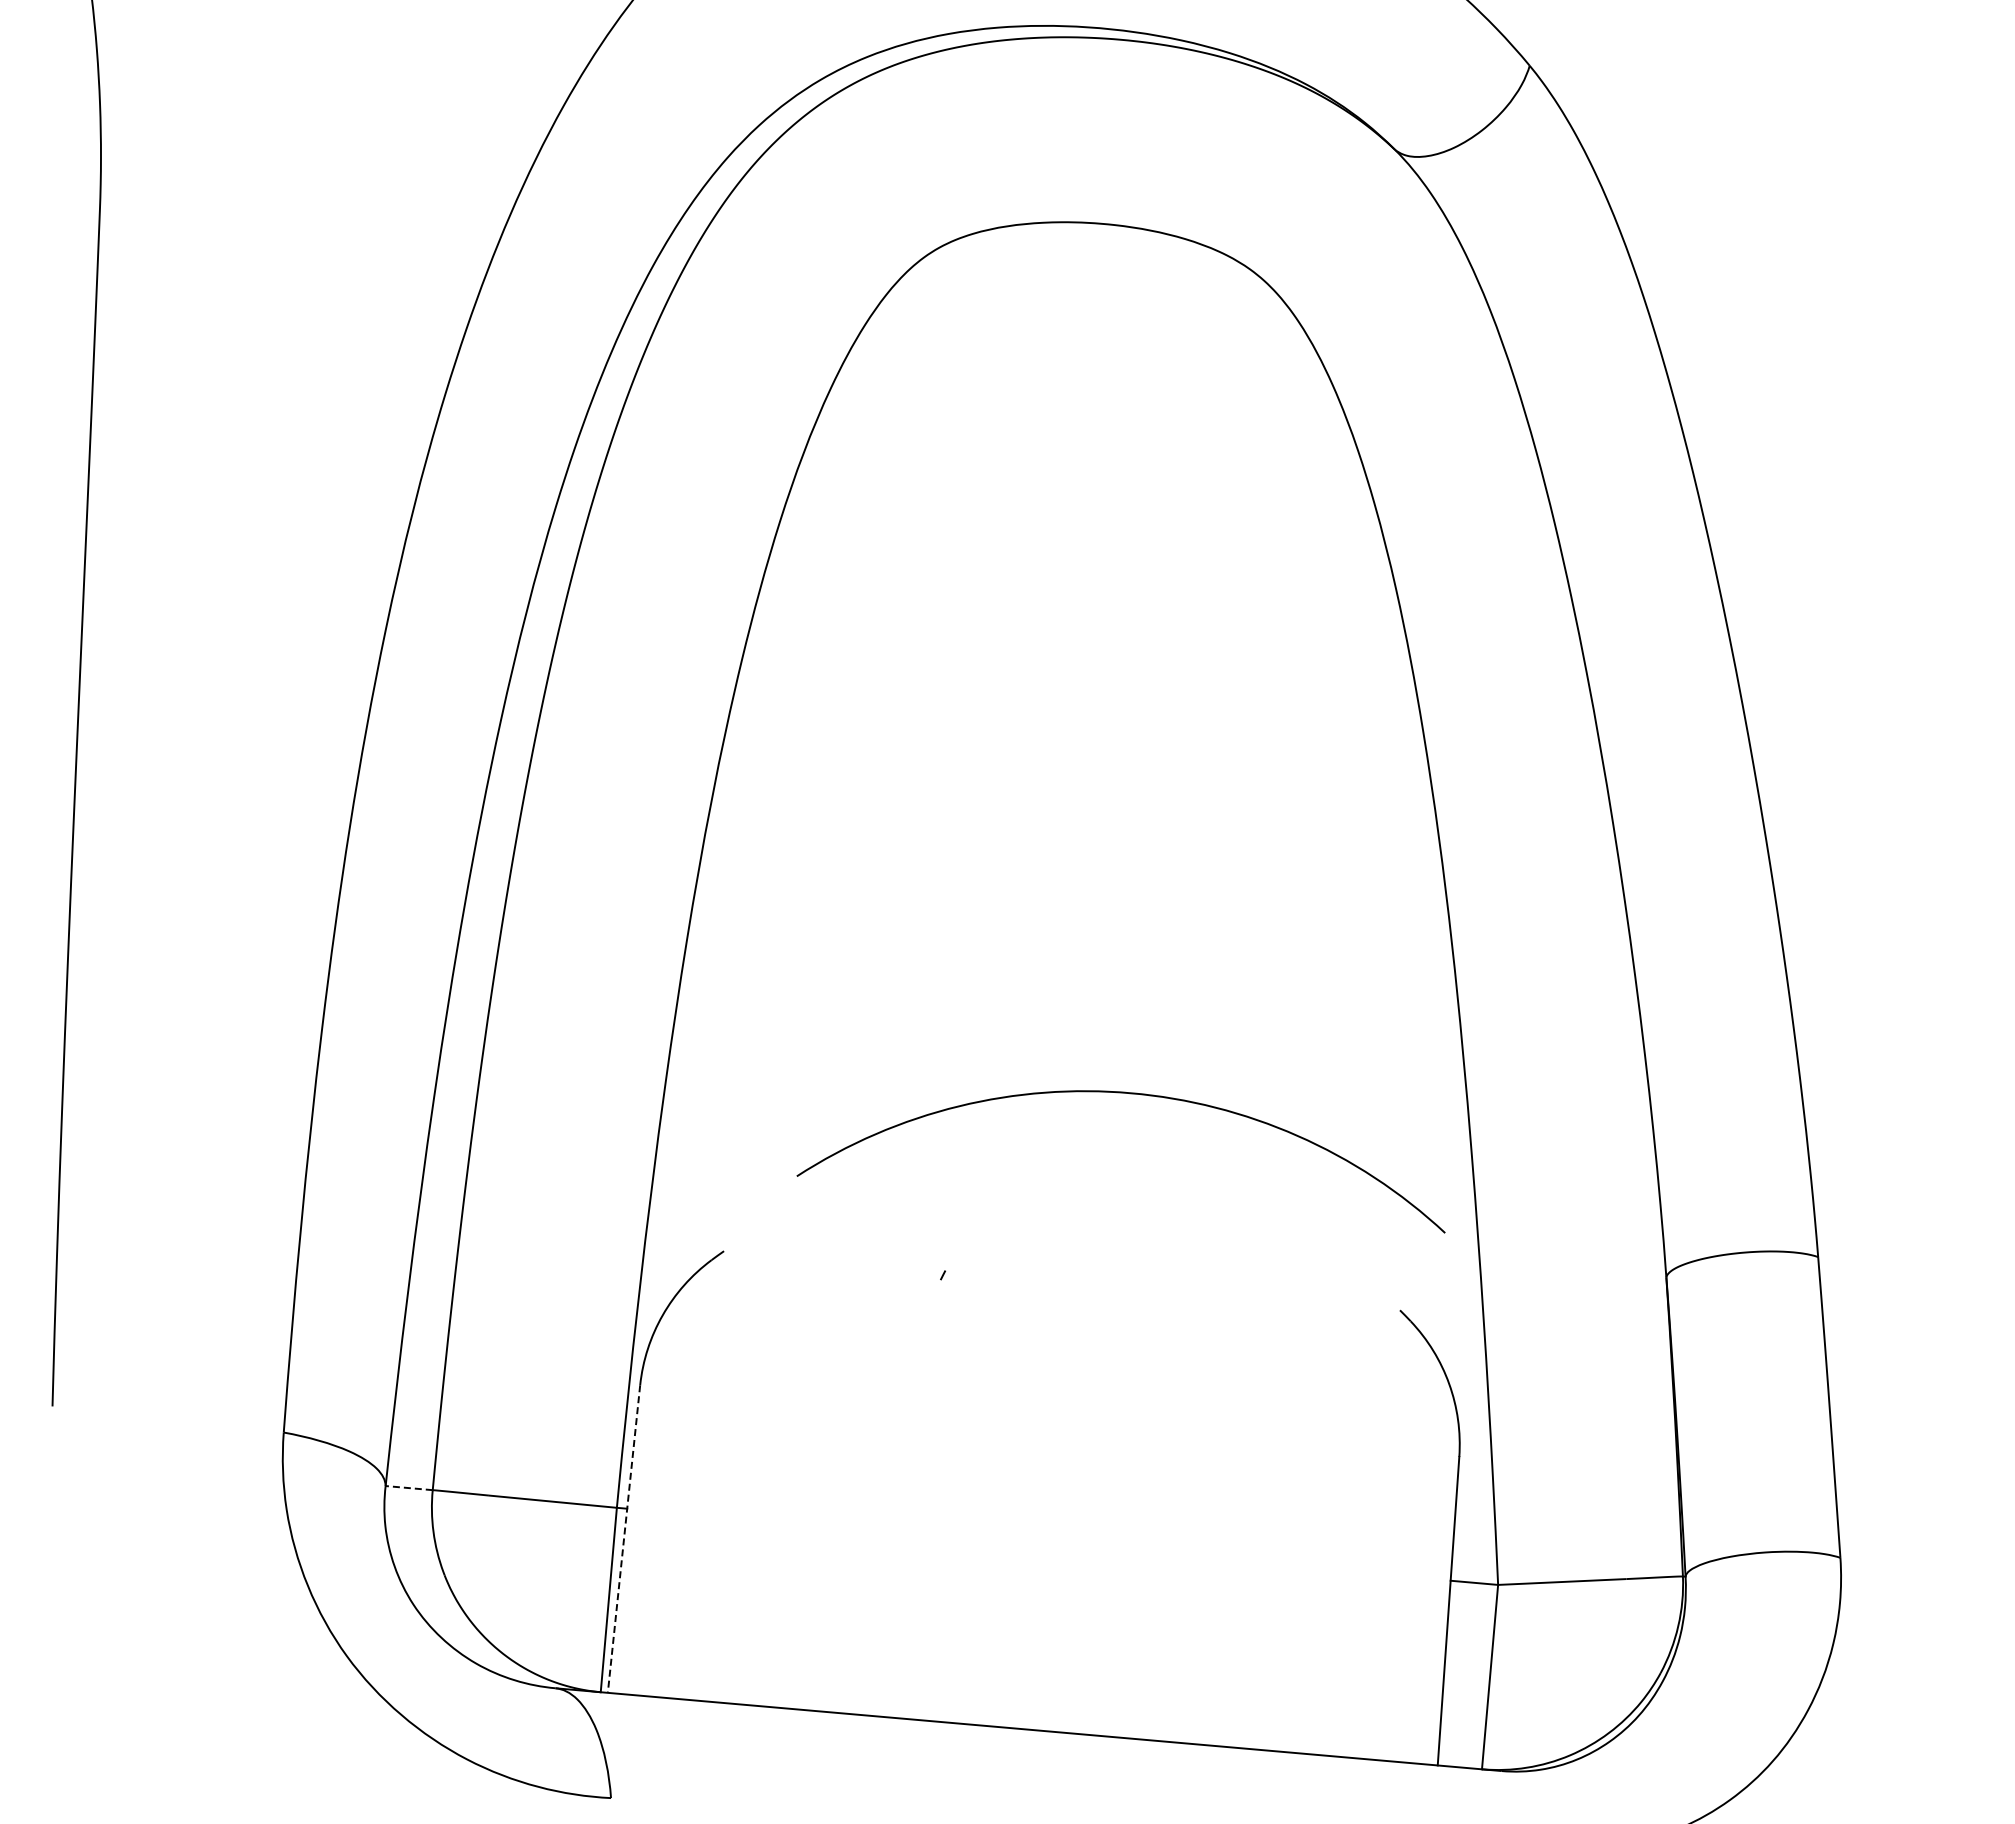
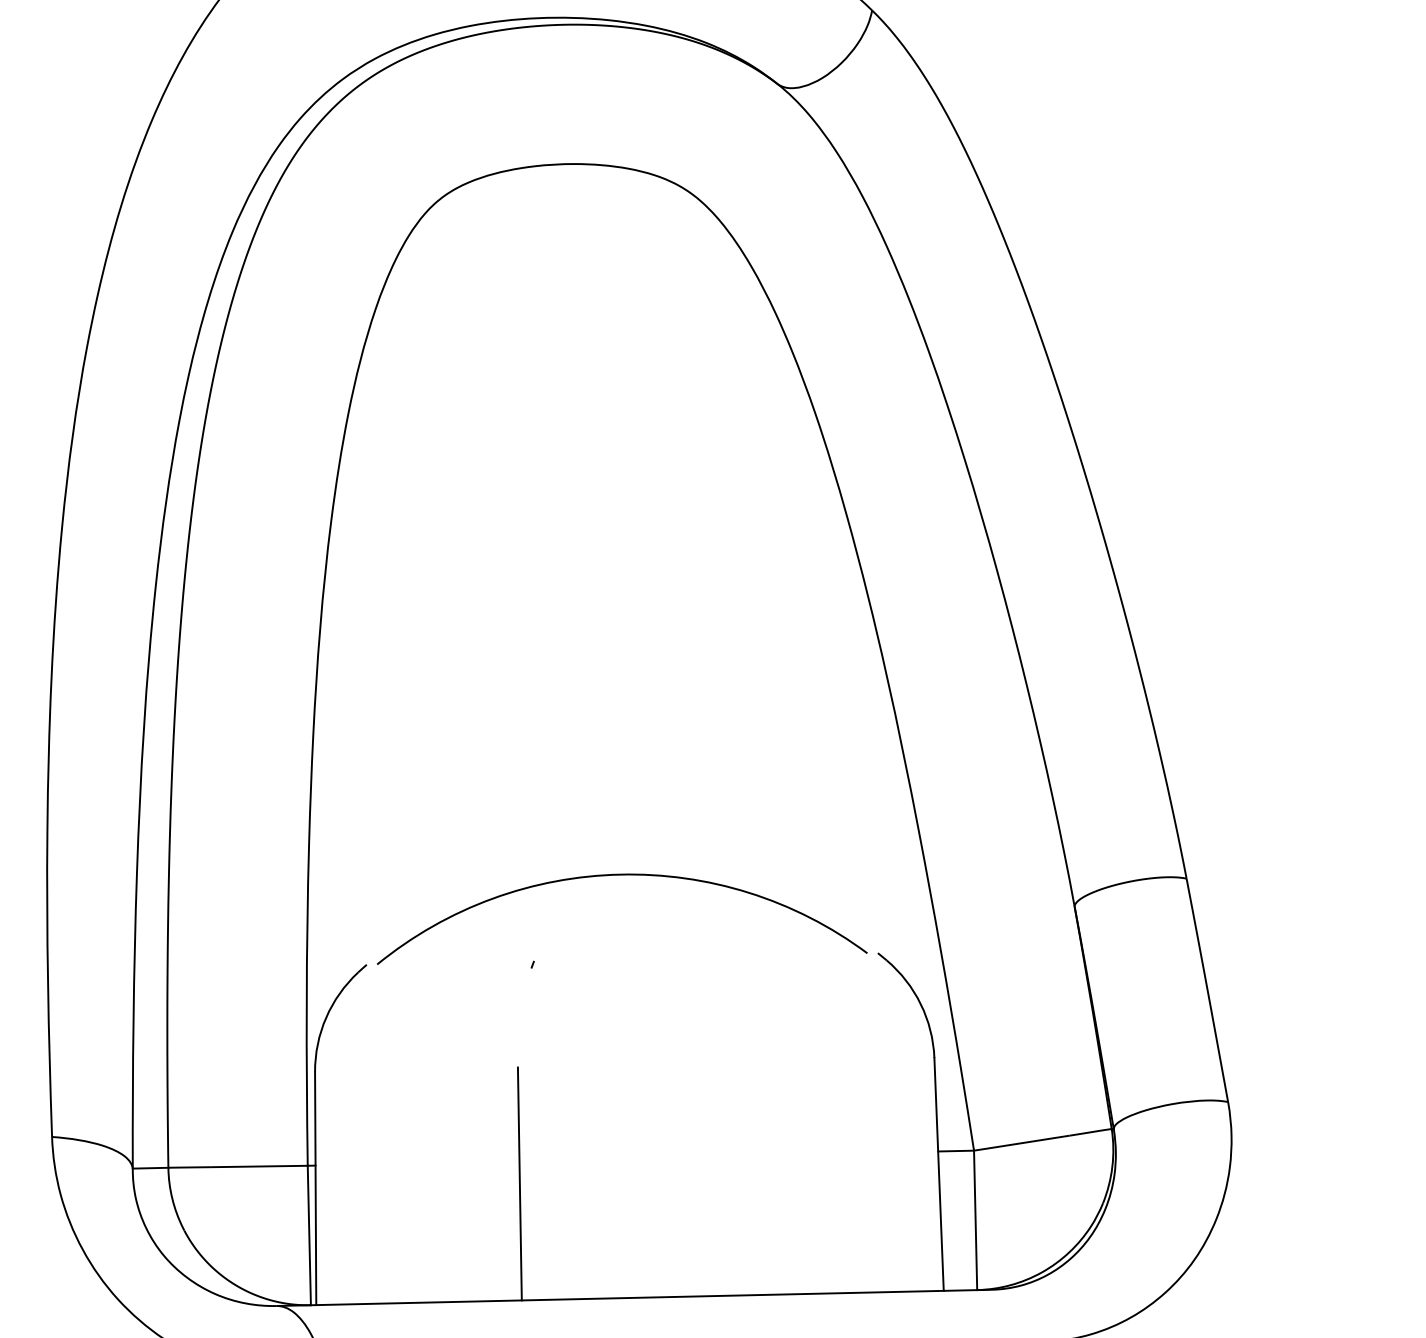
arc: (1130, 1094) -> (620, 875), moved
line: (409, 1488) -> (150, 1168), dashed -> solid
line: (624, 1539) -> (316, 1188), dashed -> solid
line: (893, 1562) -> (519, 1183), added

